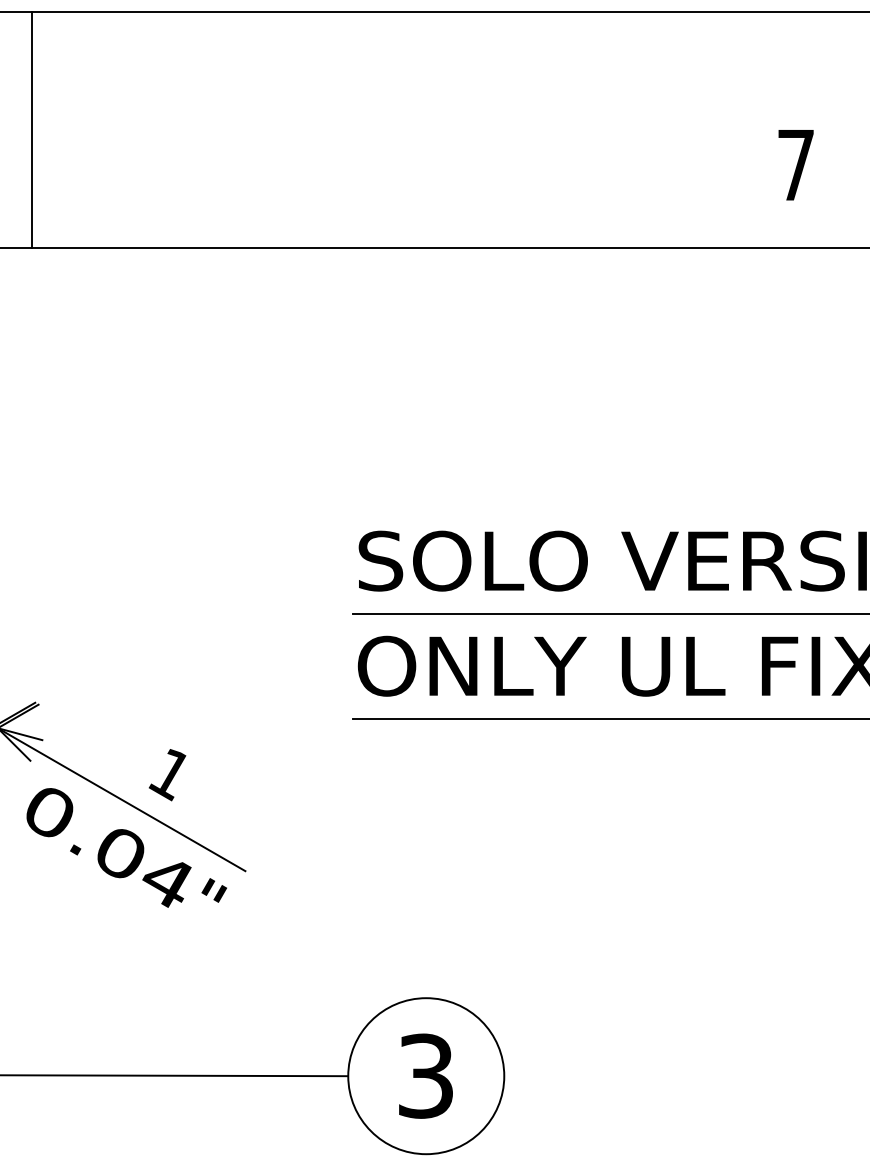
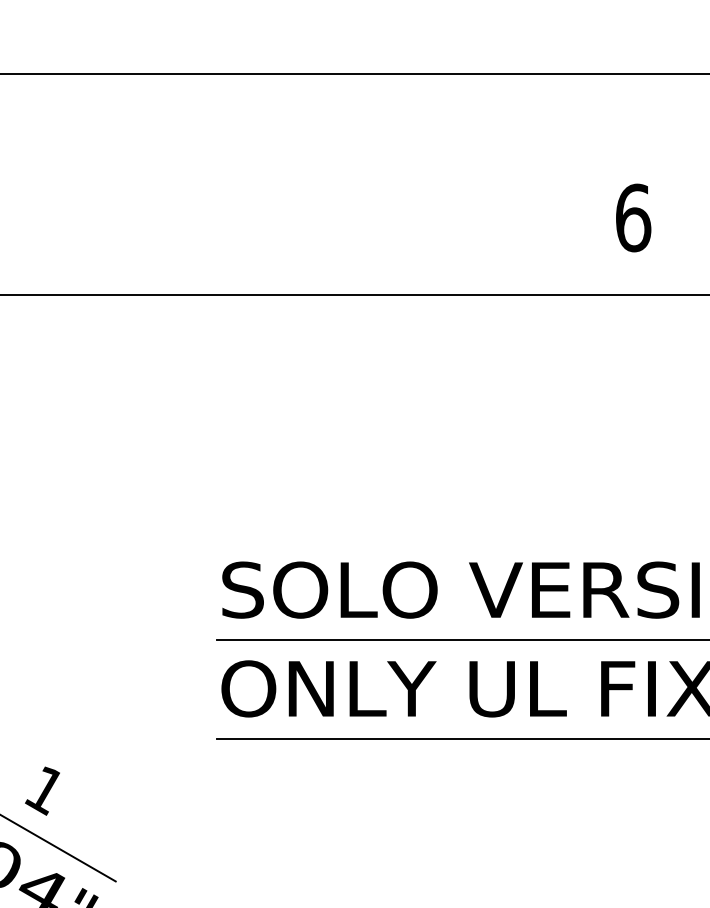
text: (796, 164) -> (633, 217), 7 -> 6

